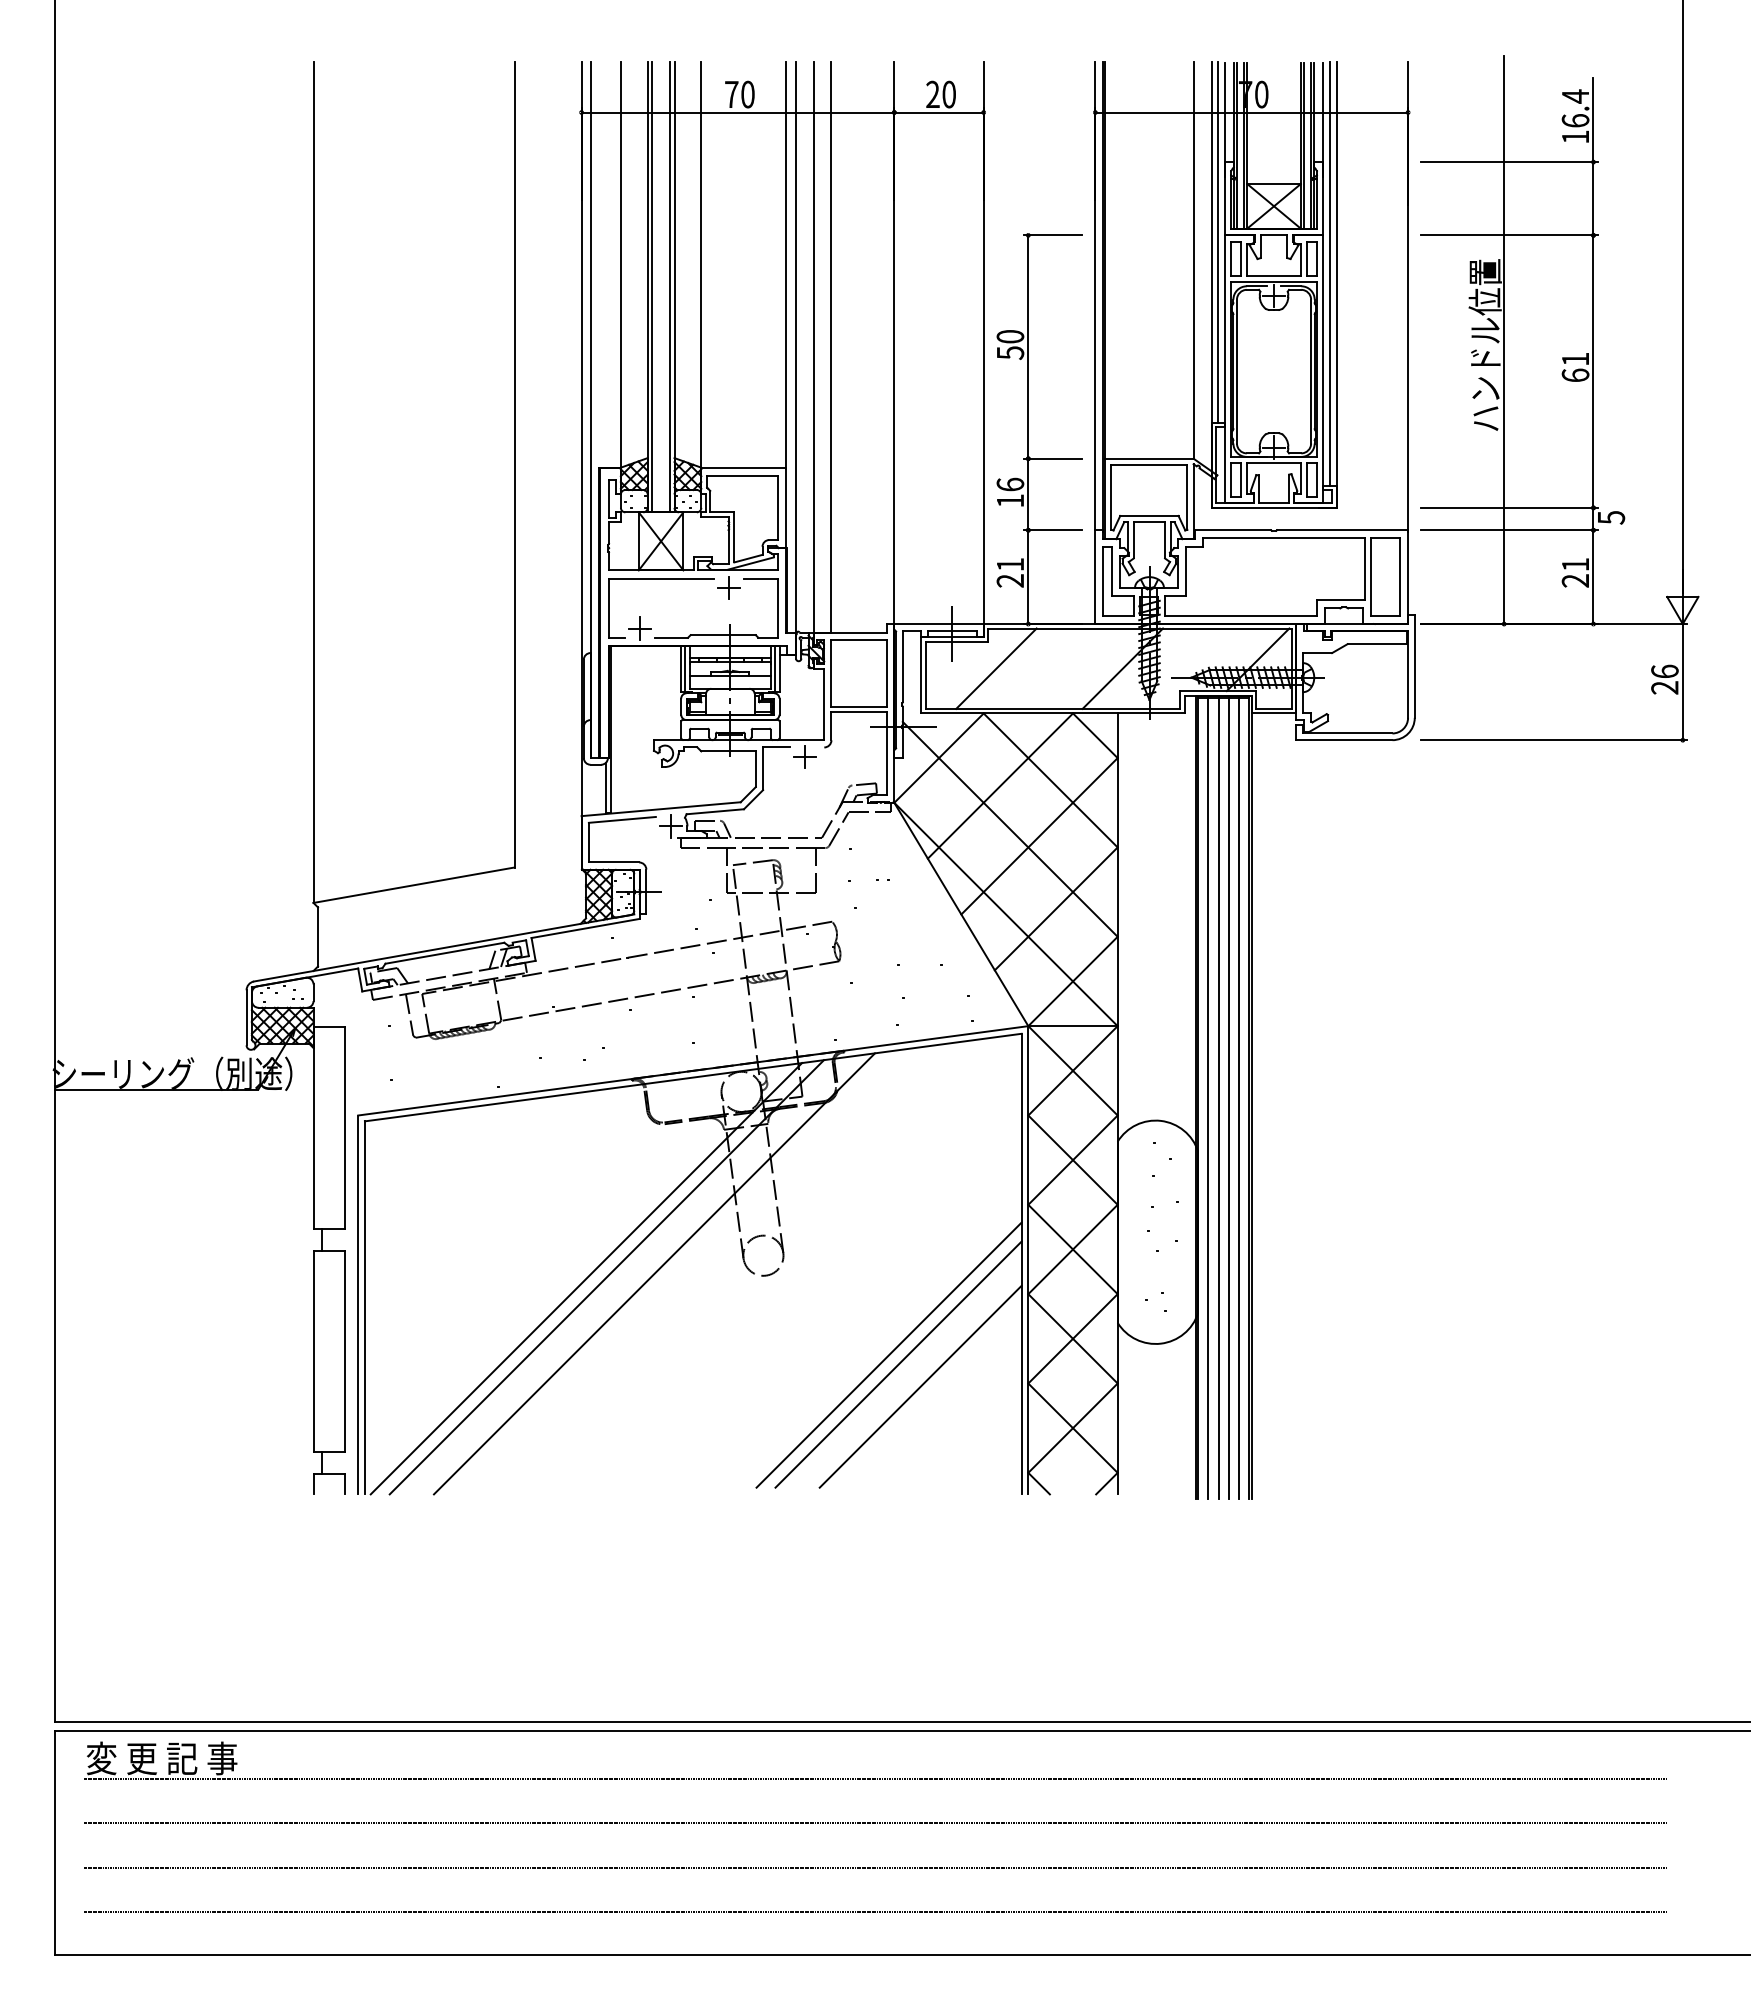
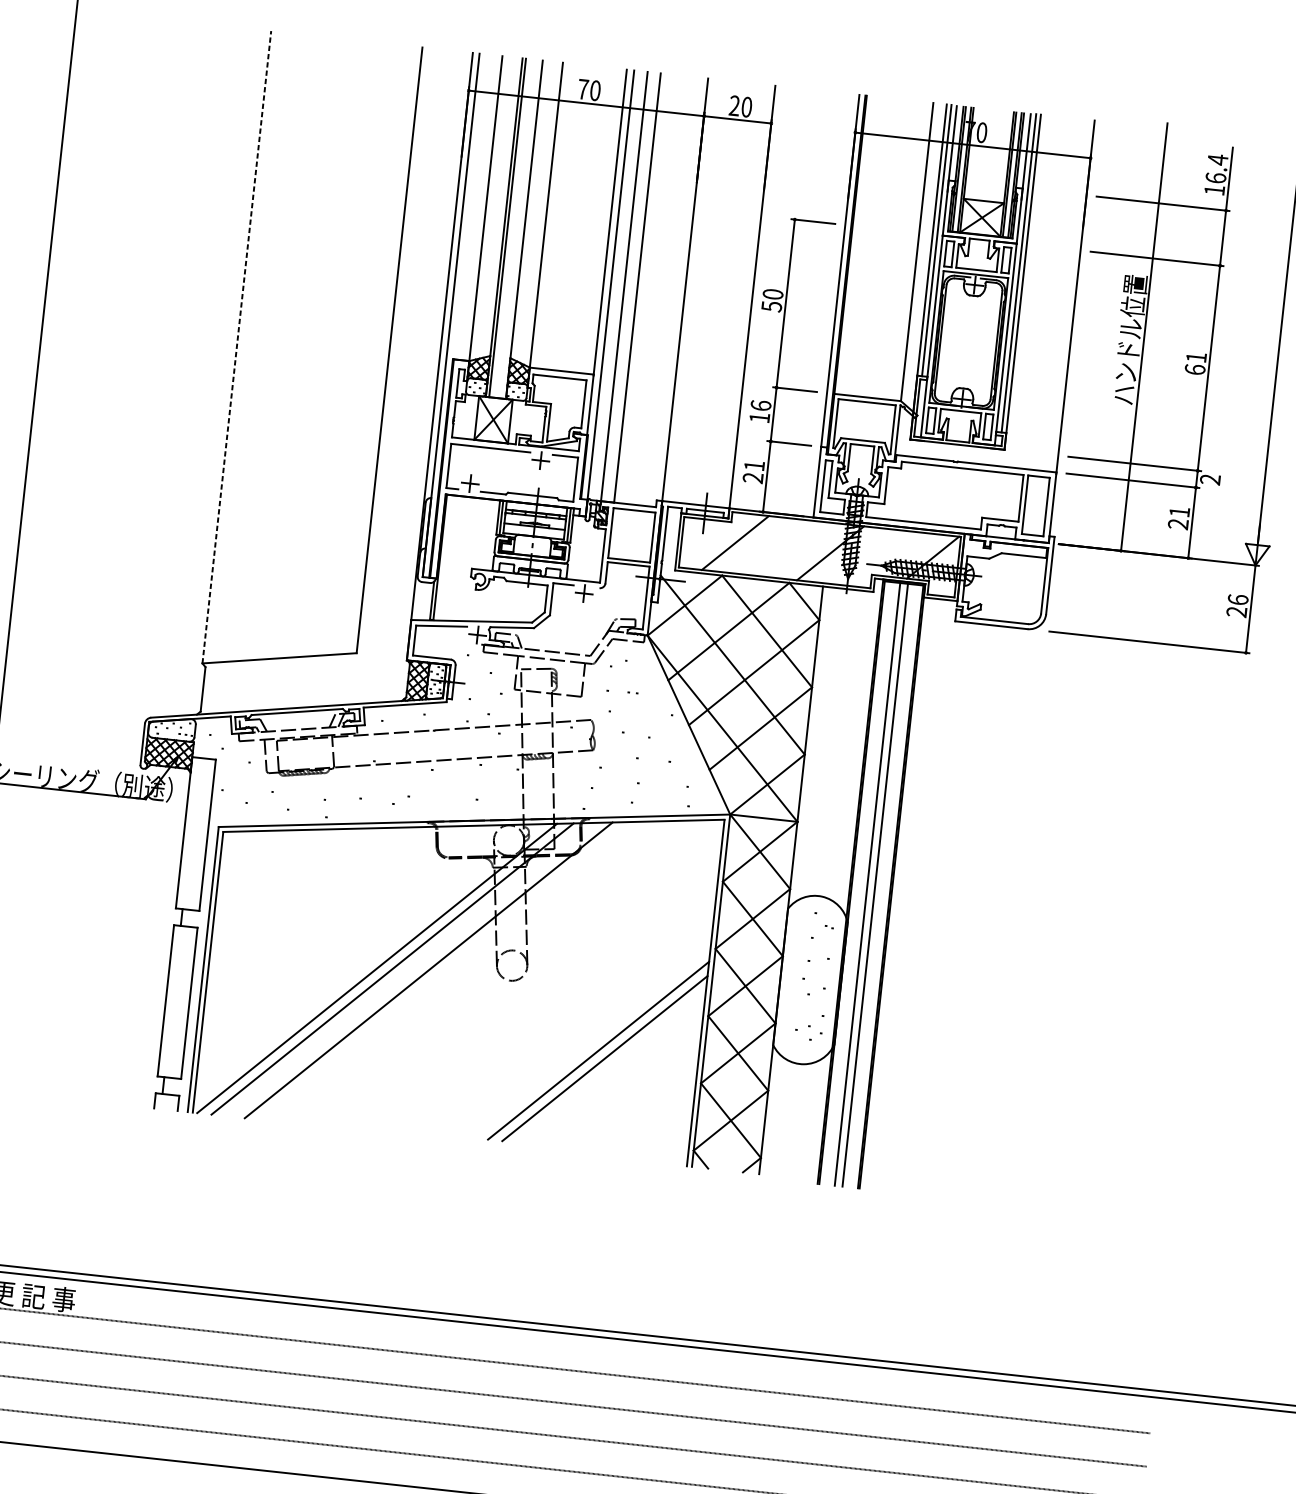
line: (670, 287) -> (521, 229), removed
line: (313, 482) -> (236, 347), solid -> dashed
text: (1611, 517) -> (1210, 479), 5 -> 2
line: (1208, 1097) -> (859, 882), removed
line: (1239, 1097) -> (883, 885), removed
line: (920, 1386) -> (619, 1076), removed

